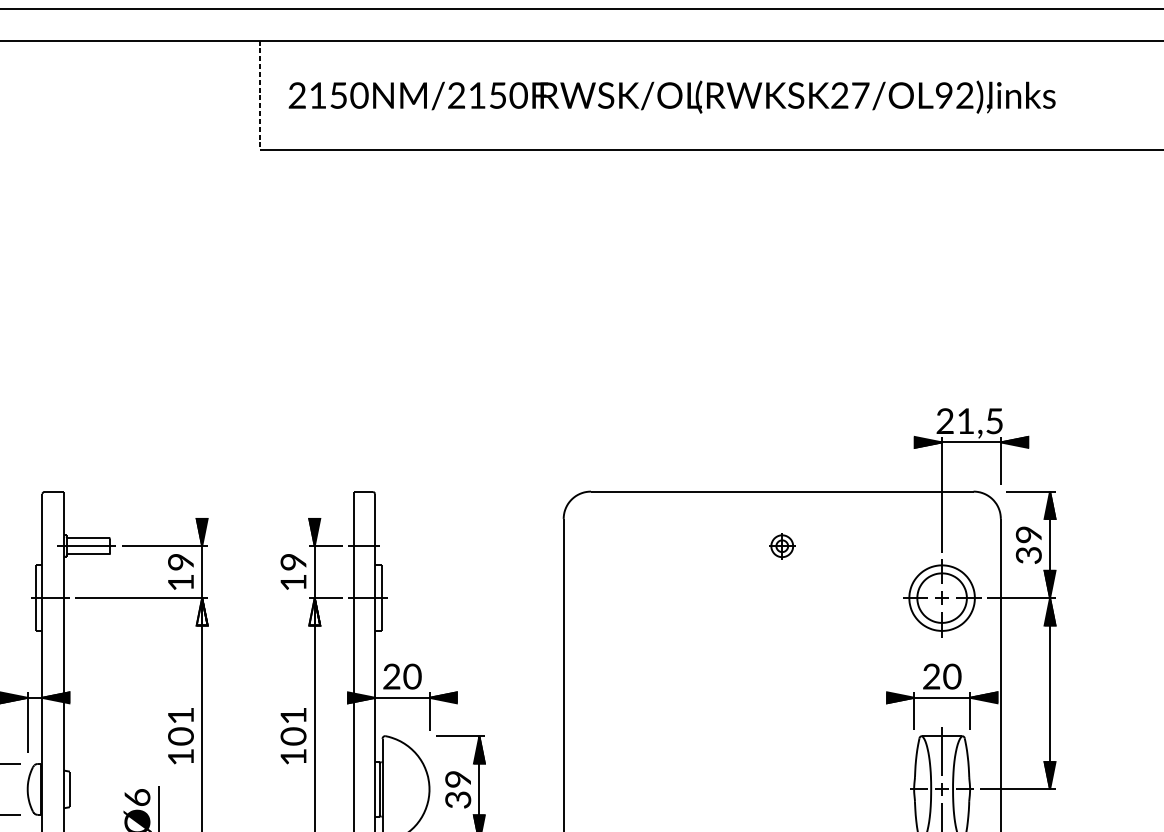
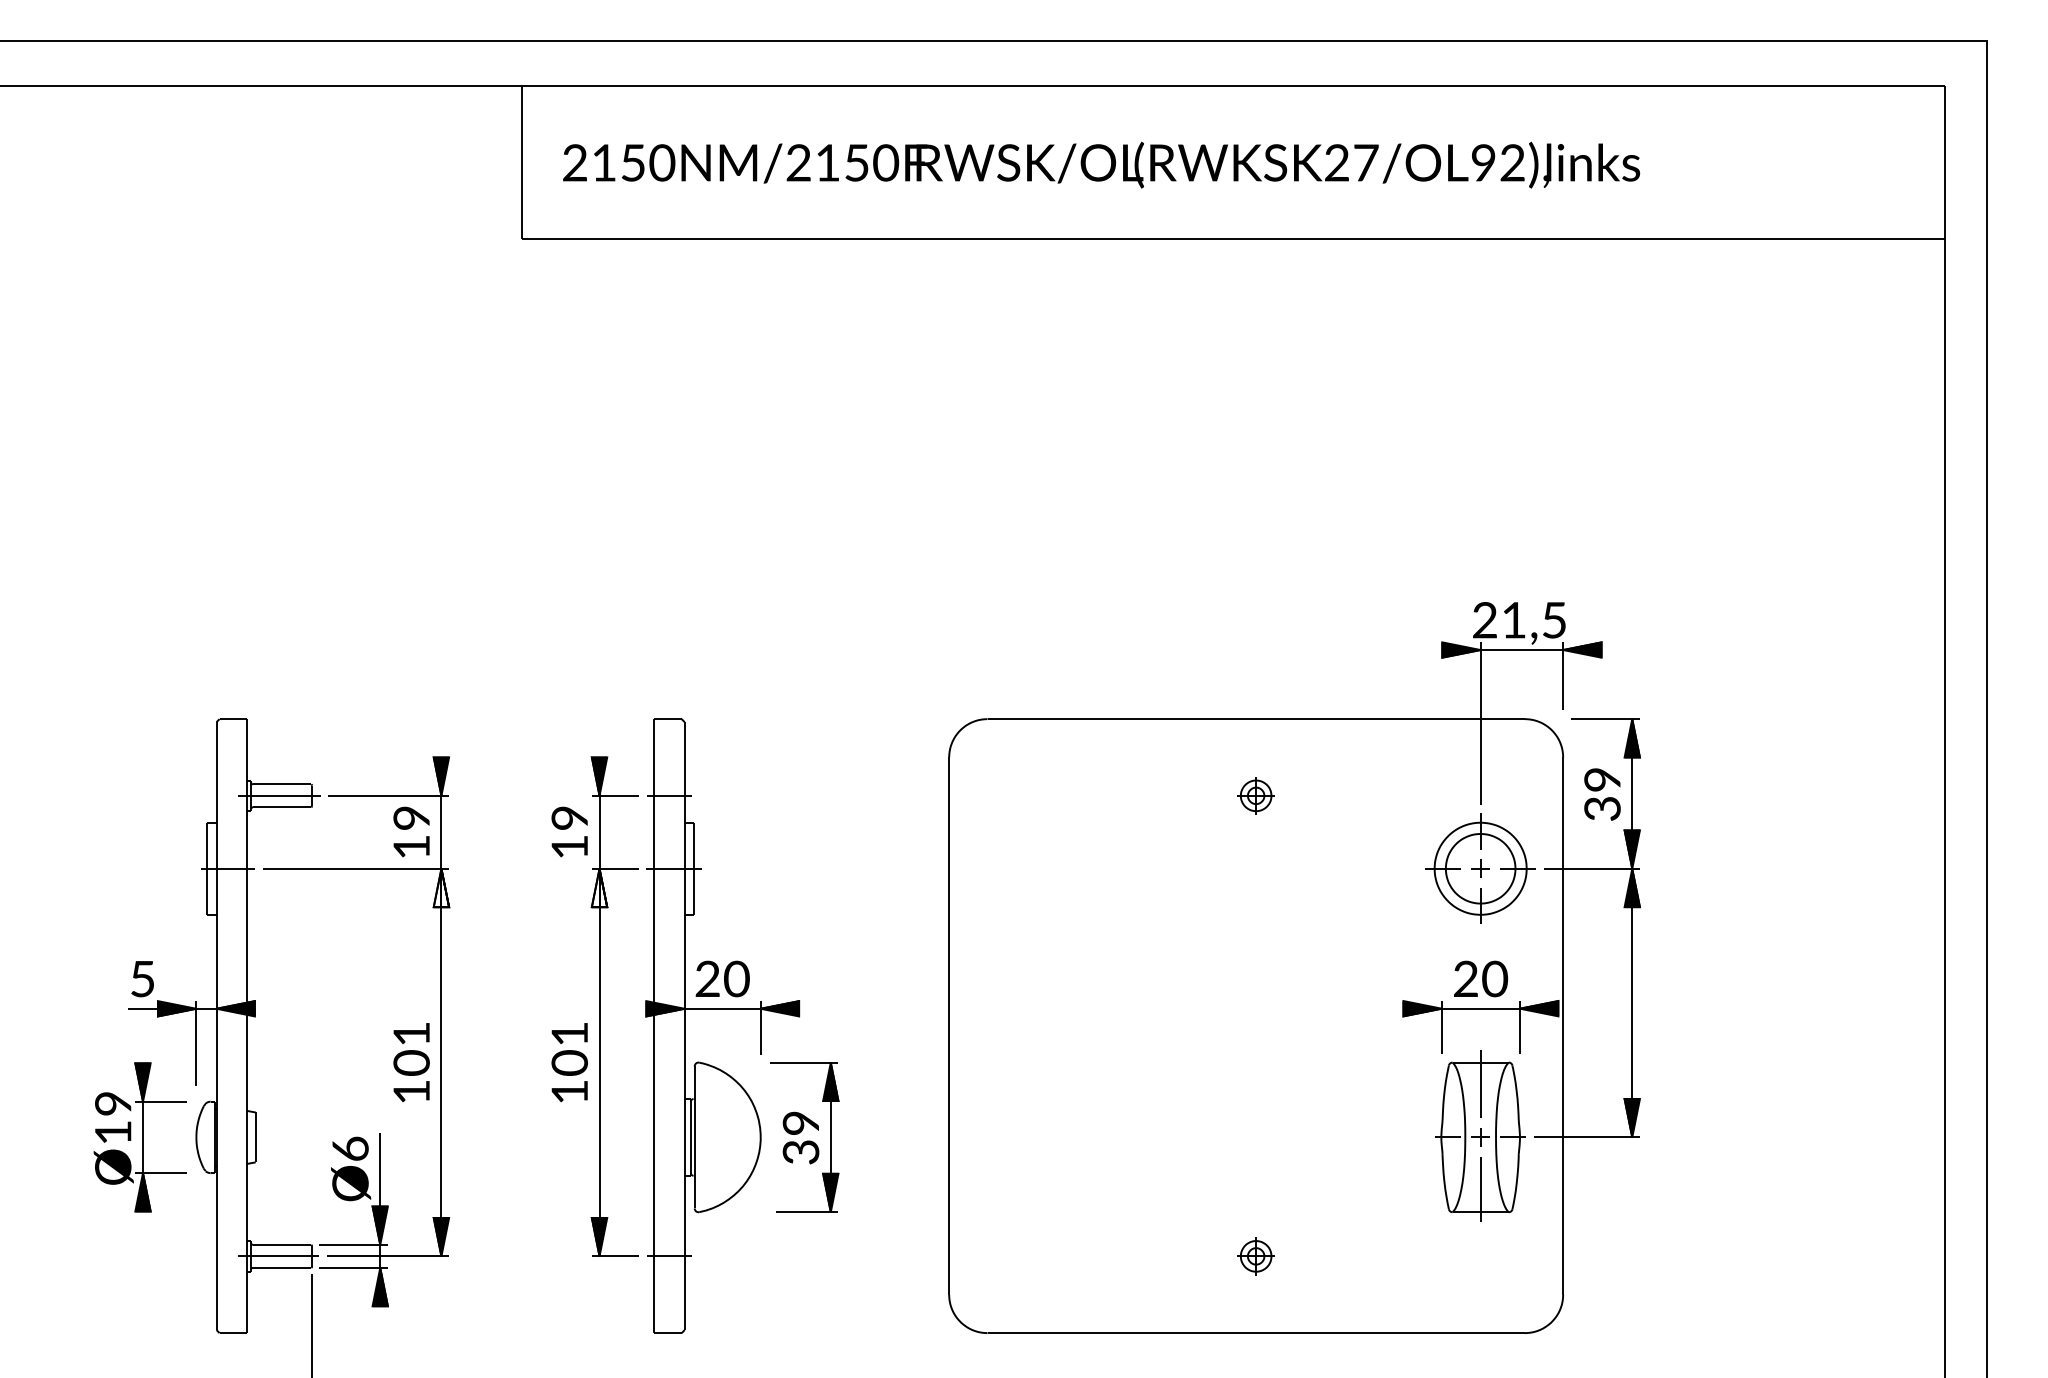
line: (259, 95) -> (522, 162), dashed -> solid

